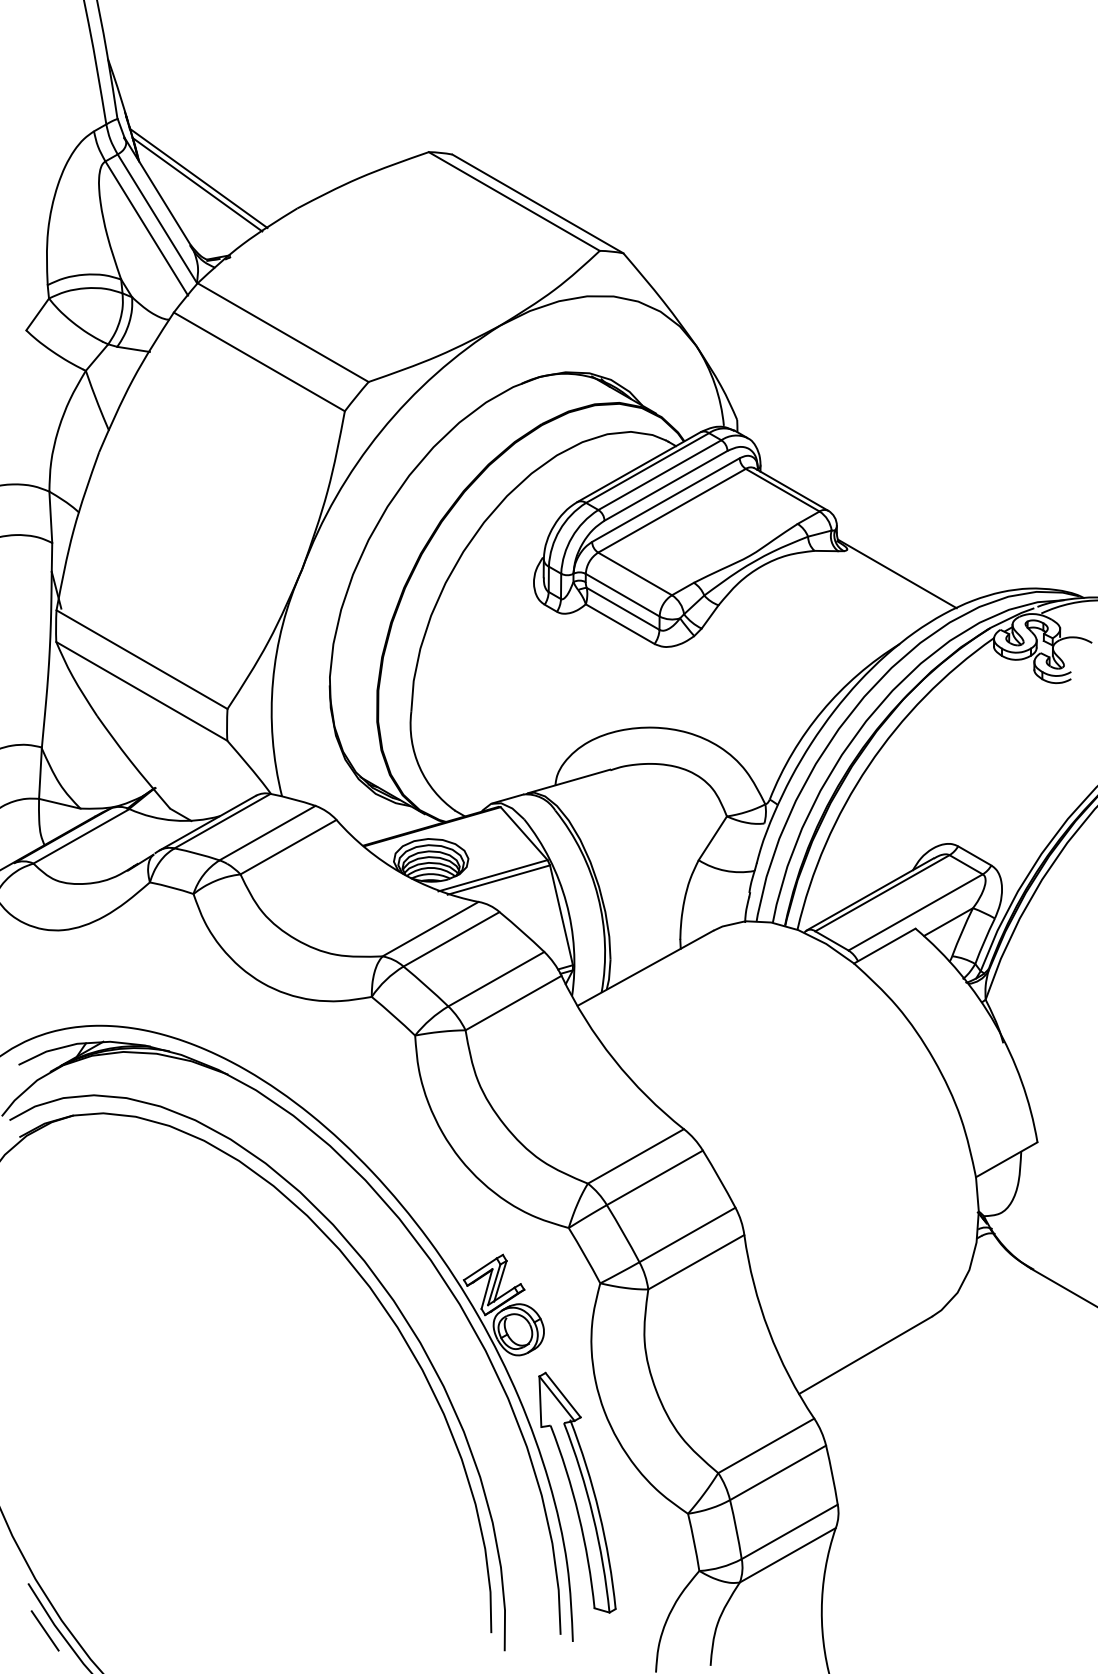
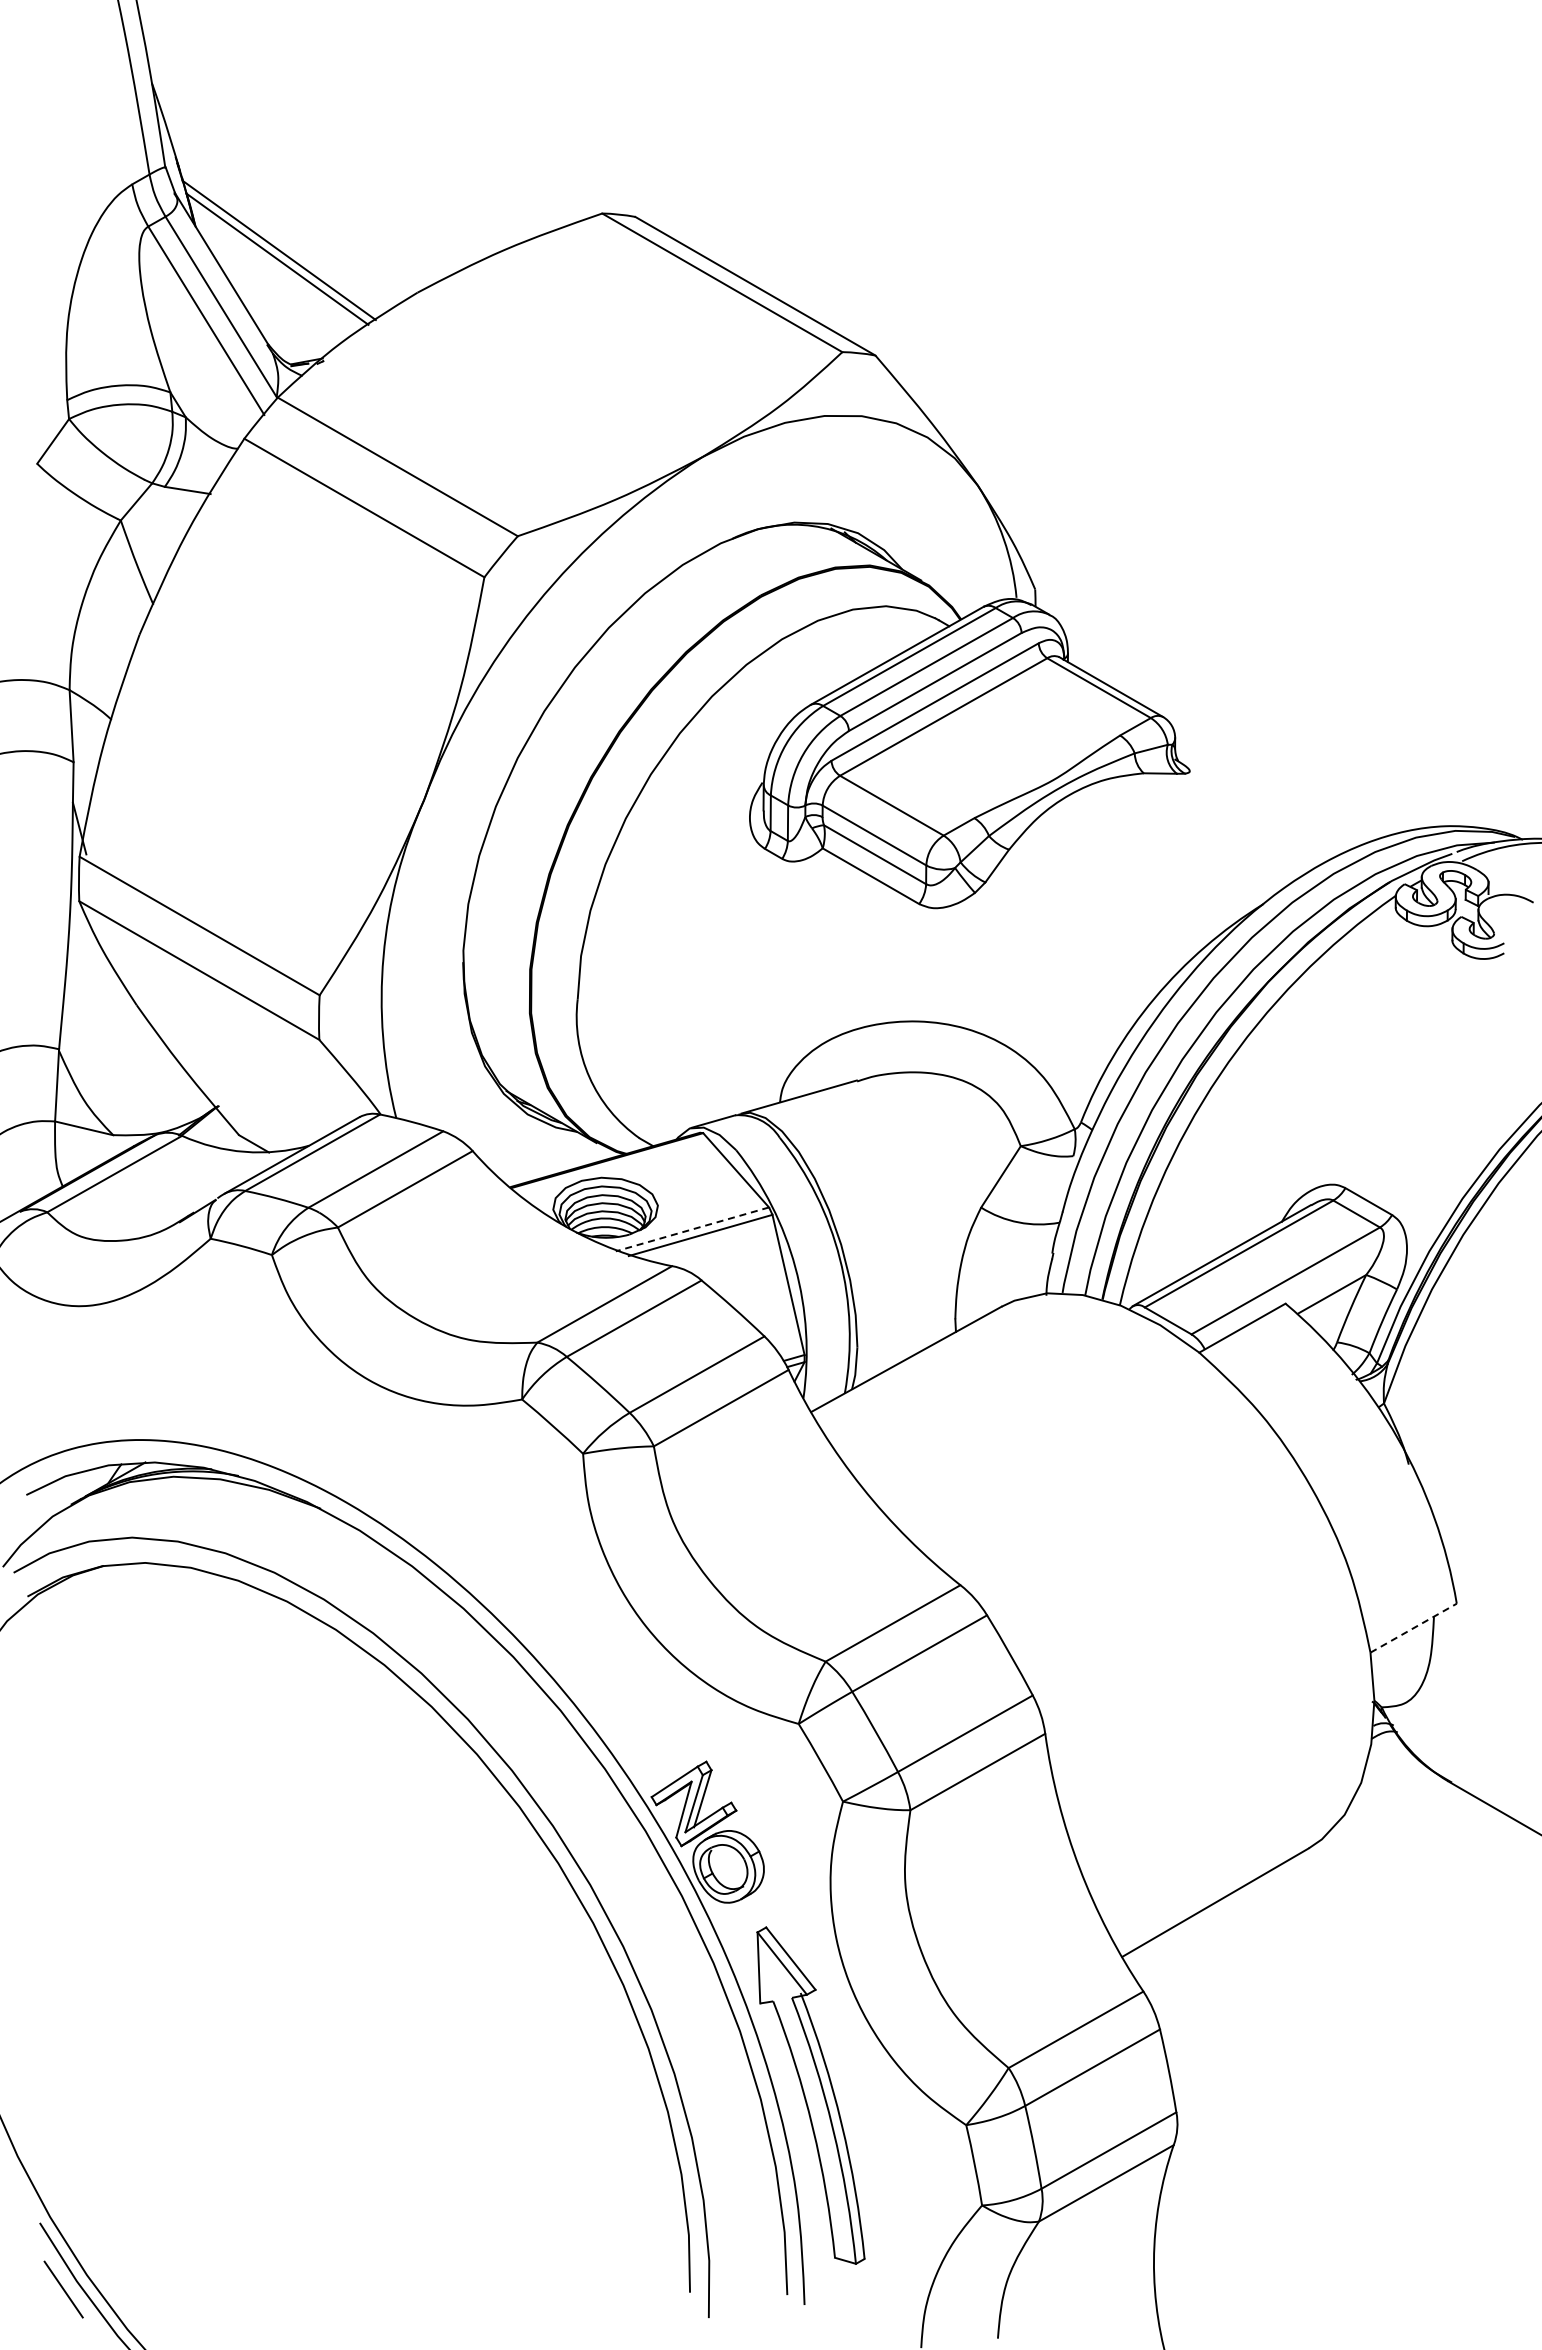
line: (896, 573) -> (1259, 805), removed
line: (493, 875) -> (692, 1229), solid -> dashed
line: (1006, 1160) -> (1413, 1628), solid -> dashed

